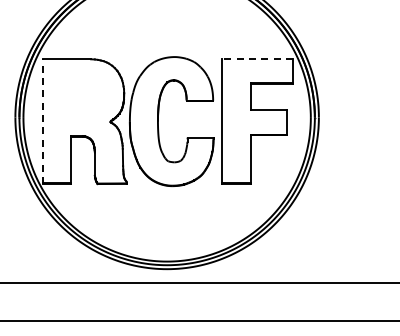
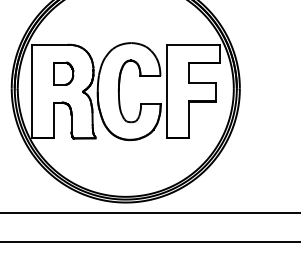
line: (257, 59) -> (193, 44), dashed -> solid
part: (84, 97) -> (63, 73), added
line: (42, 121) -> (32, 91), dashed -> solid

